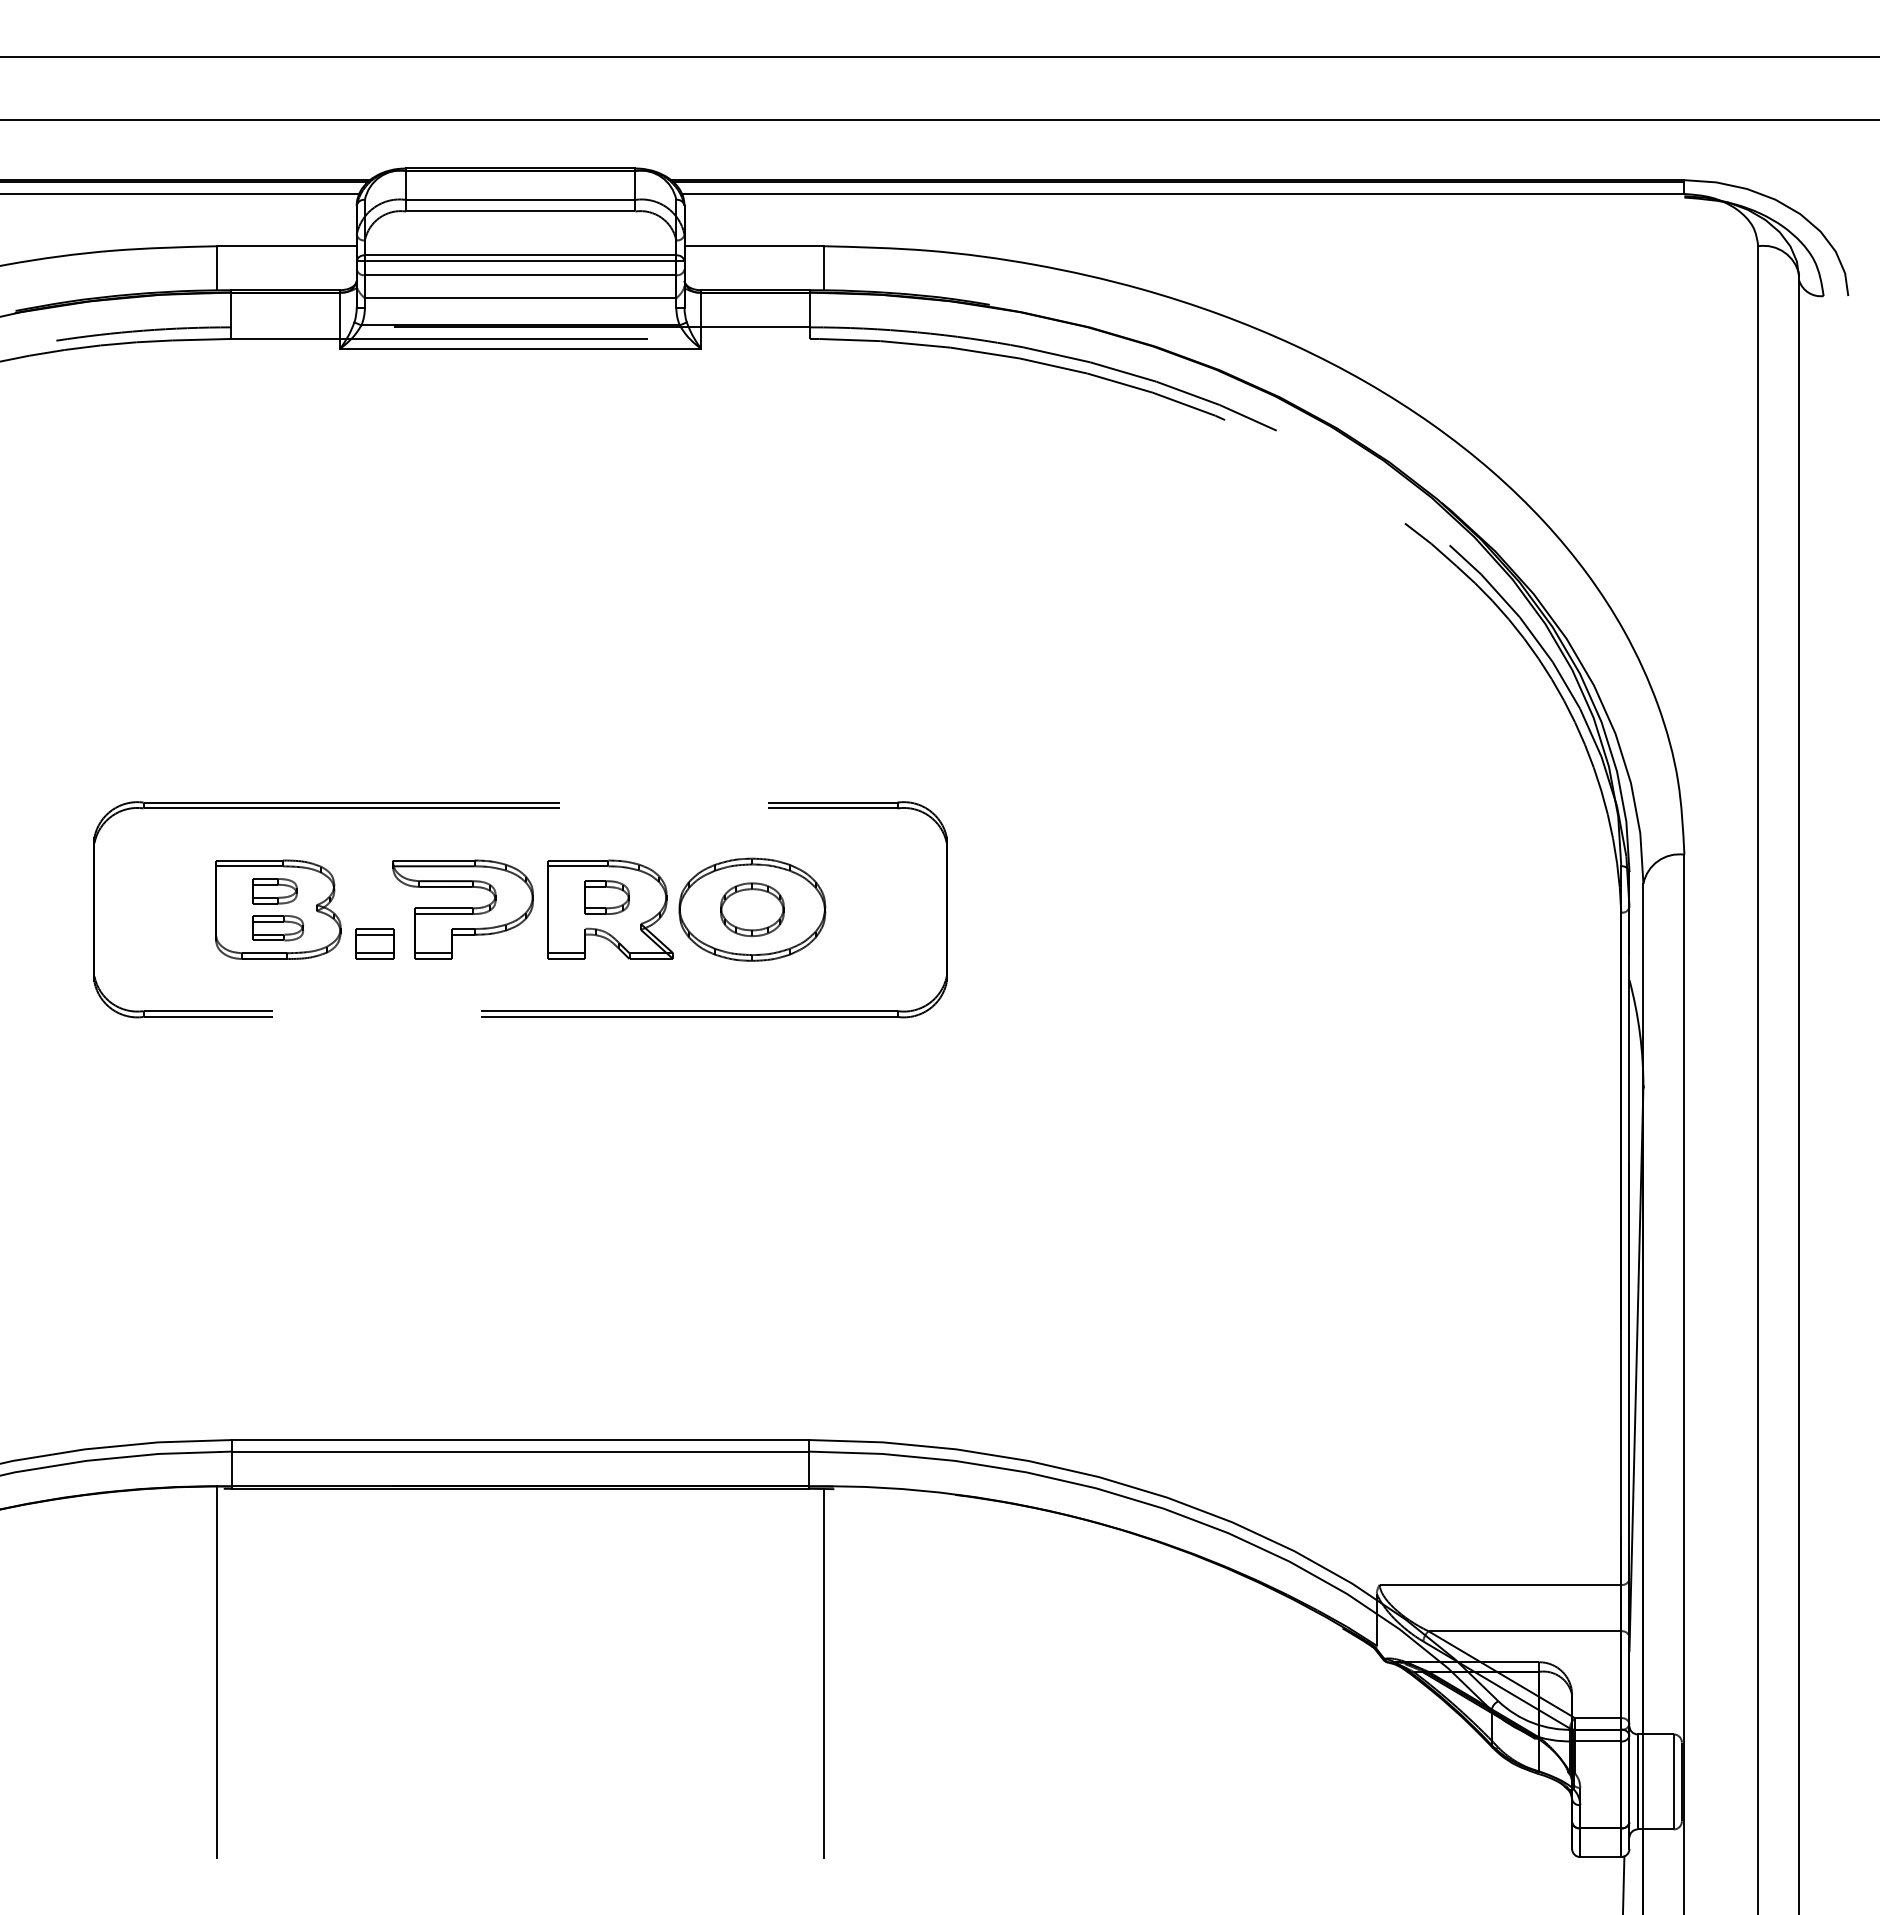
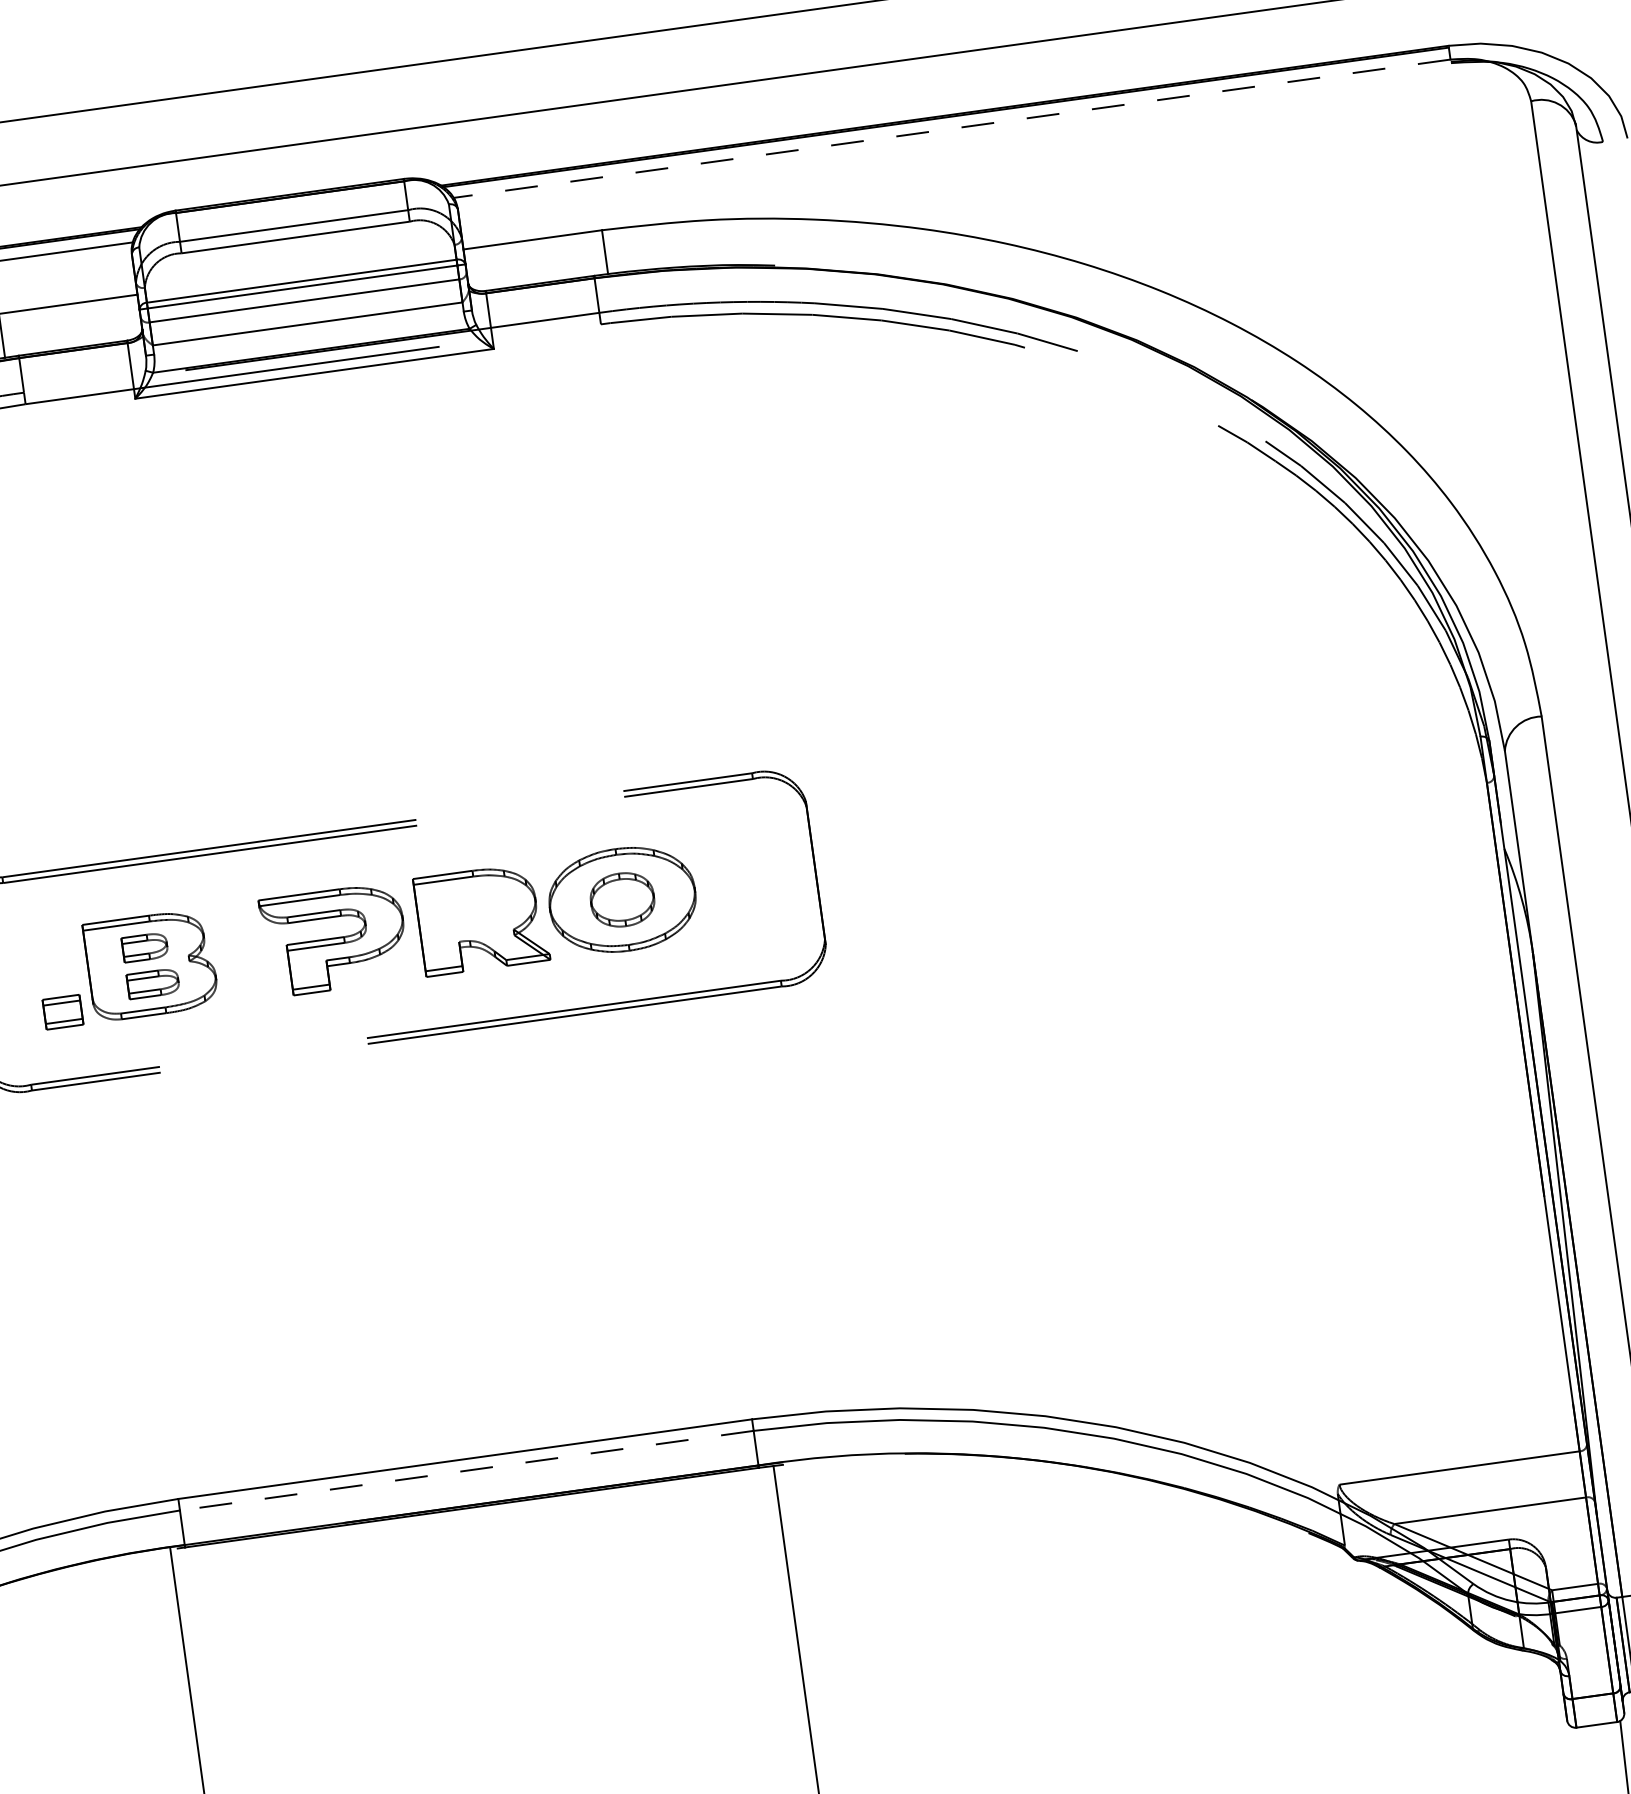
line: (1182, 194) -> (951, 129), solid -> dashed
part: (606, 897) -> (475, 907), removed
part: (374, 943) -> (62, 1011), moved
line: (520, 1451) -> (466, 1470), solid -> dashed

